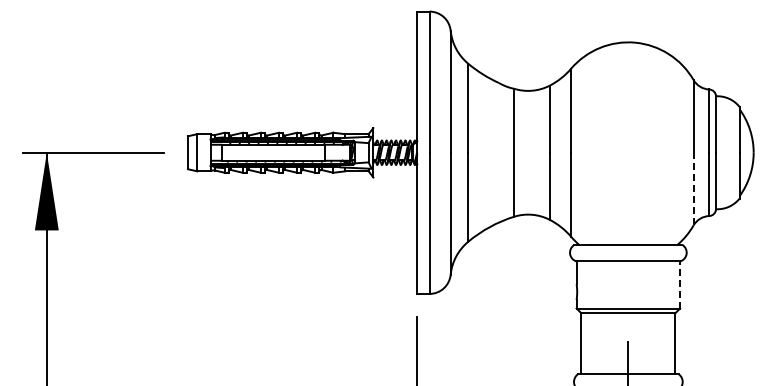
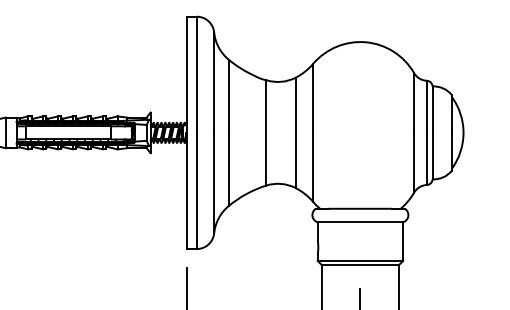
line: (693, 188) -> (414, 162), dashed -> solid
line: (680, 284) -> (403, 241), dashed -> solid

